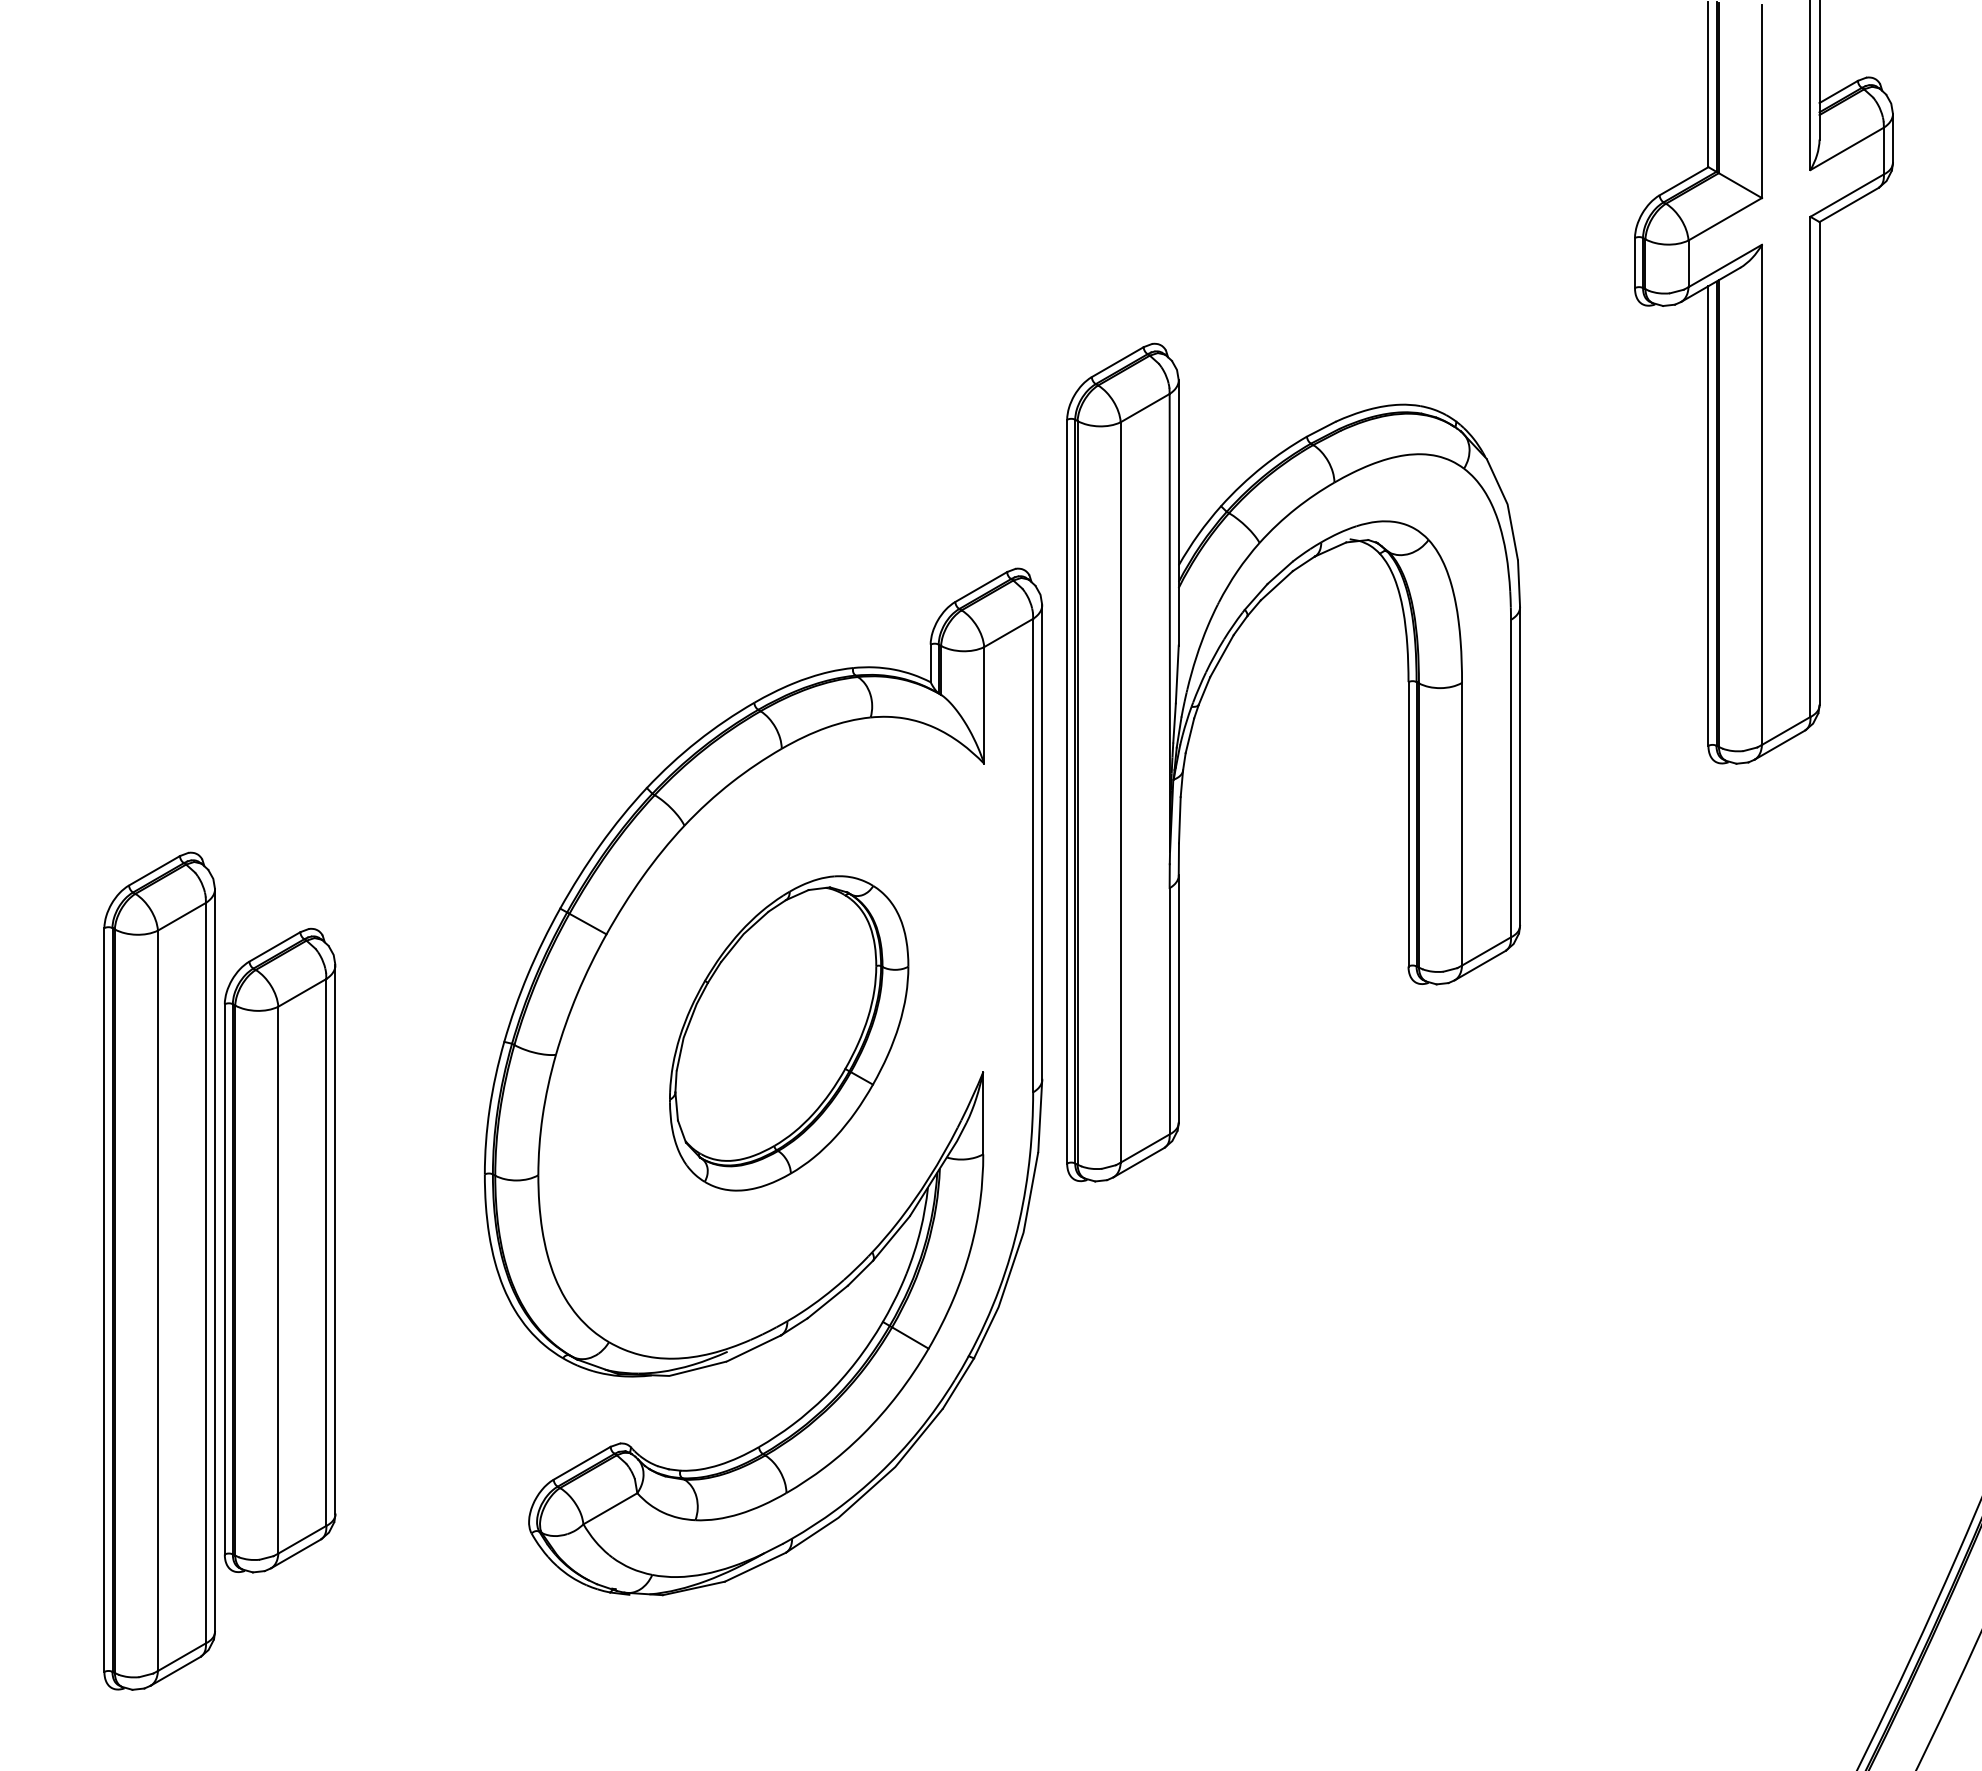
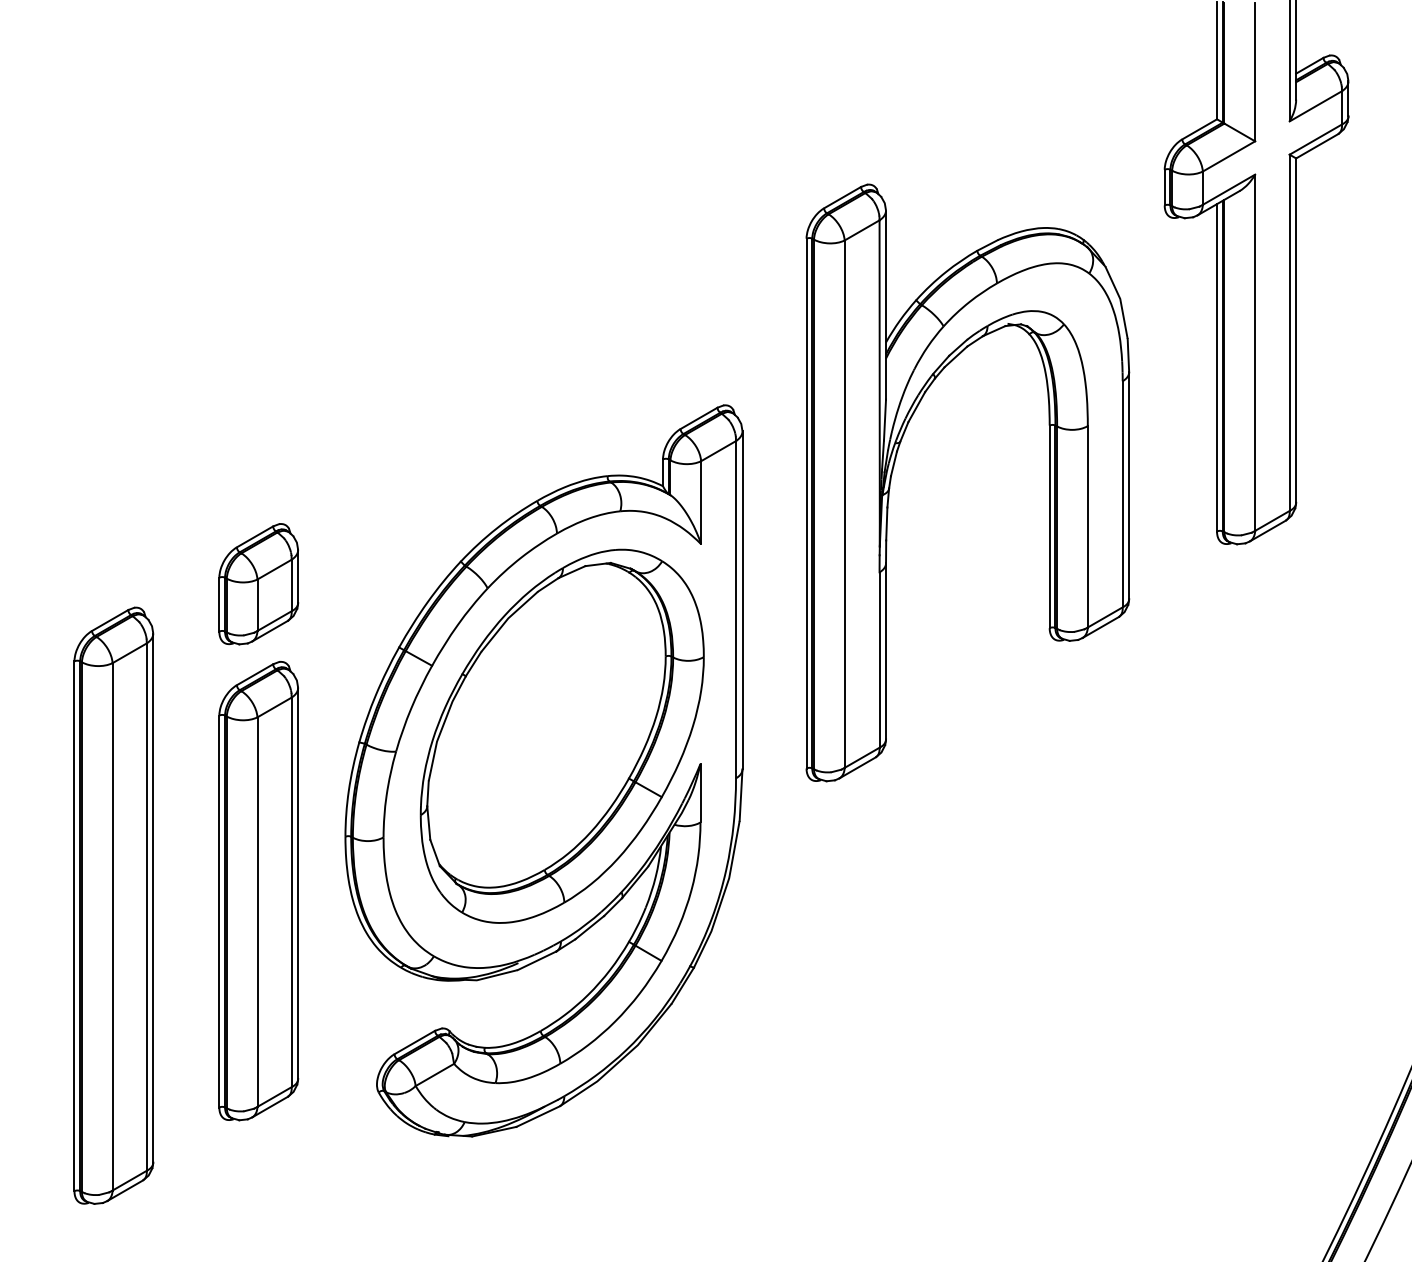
part: (1190, 738) -> (894, 465), moved
part: (363, 819) -> (259, 583), added
part: (788, 1033) -> (561, 736), size x1.67
part: (280, 1250) -> (259, 890), moved

